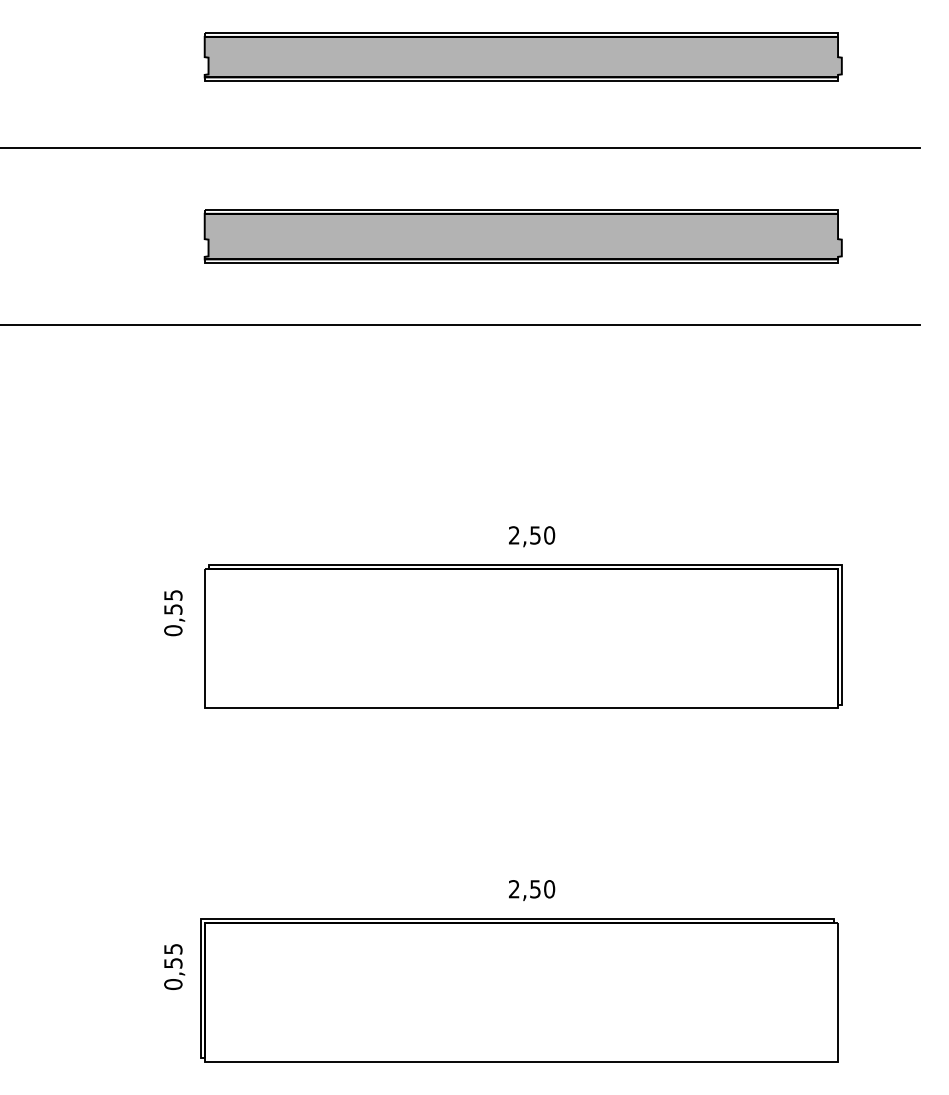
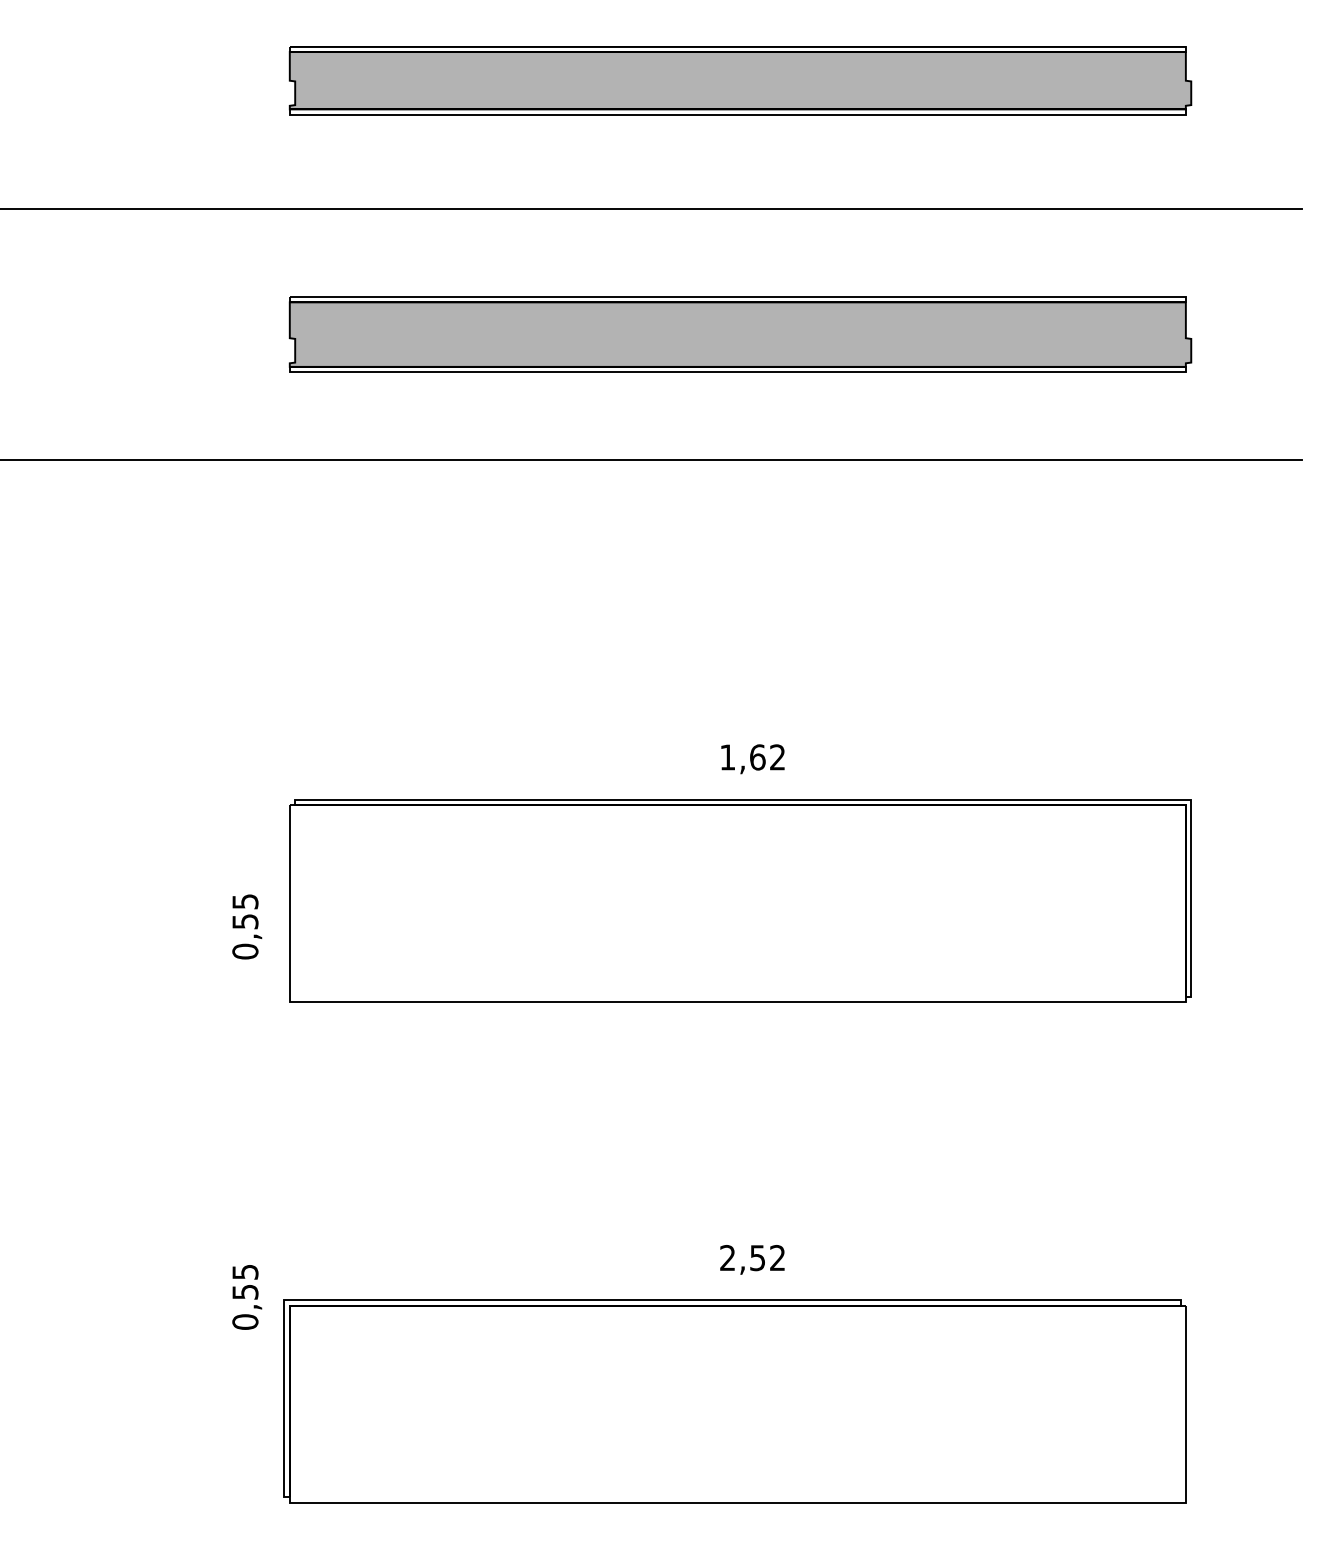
text: (532, 535) -> (753, 757), 2,50 -> 1,62
text: (174, 613) -> (247, 927), moved
text: (549, 889) -> (777, 1258), 2,50 -> 2,52
text: (174, 966) -> (247, 1296), moved

